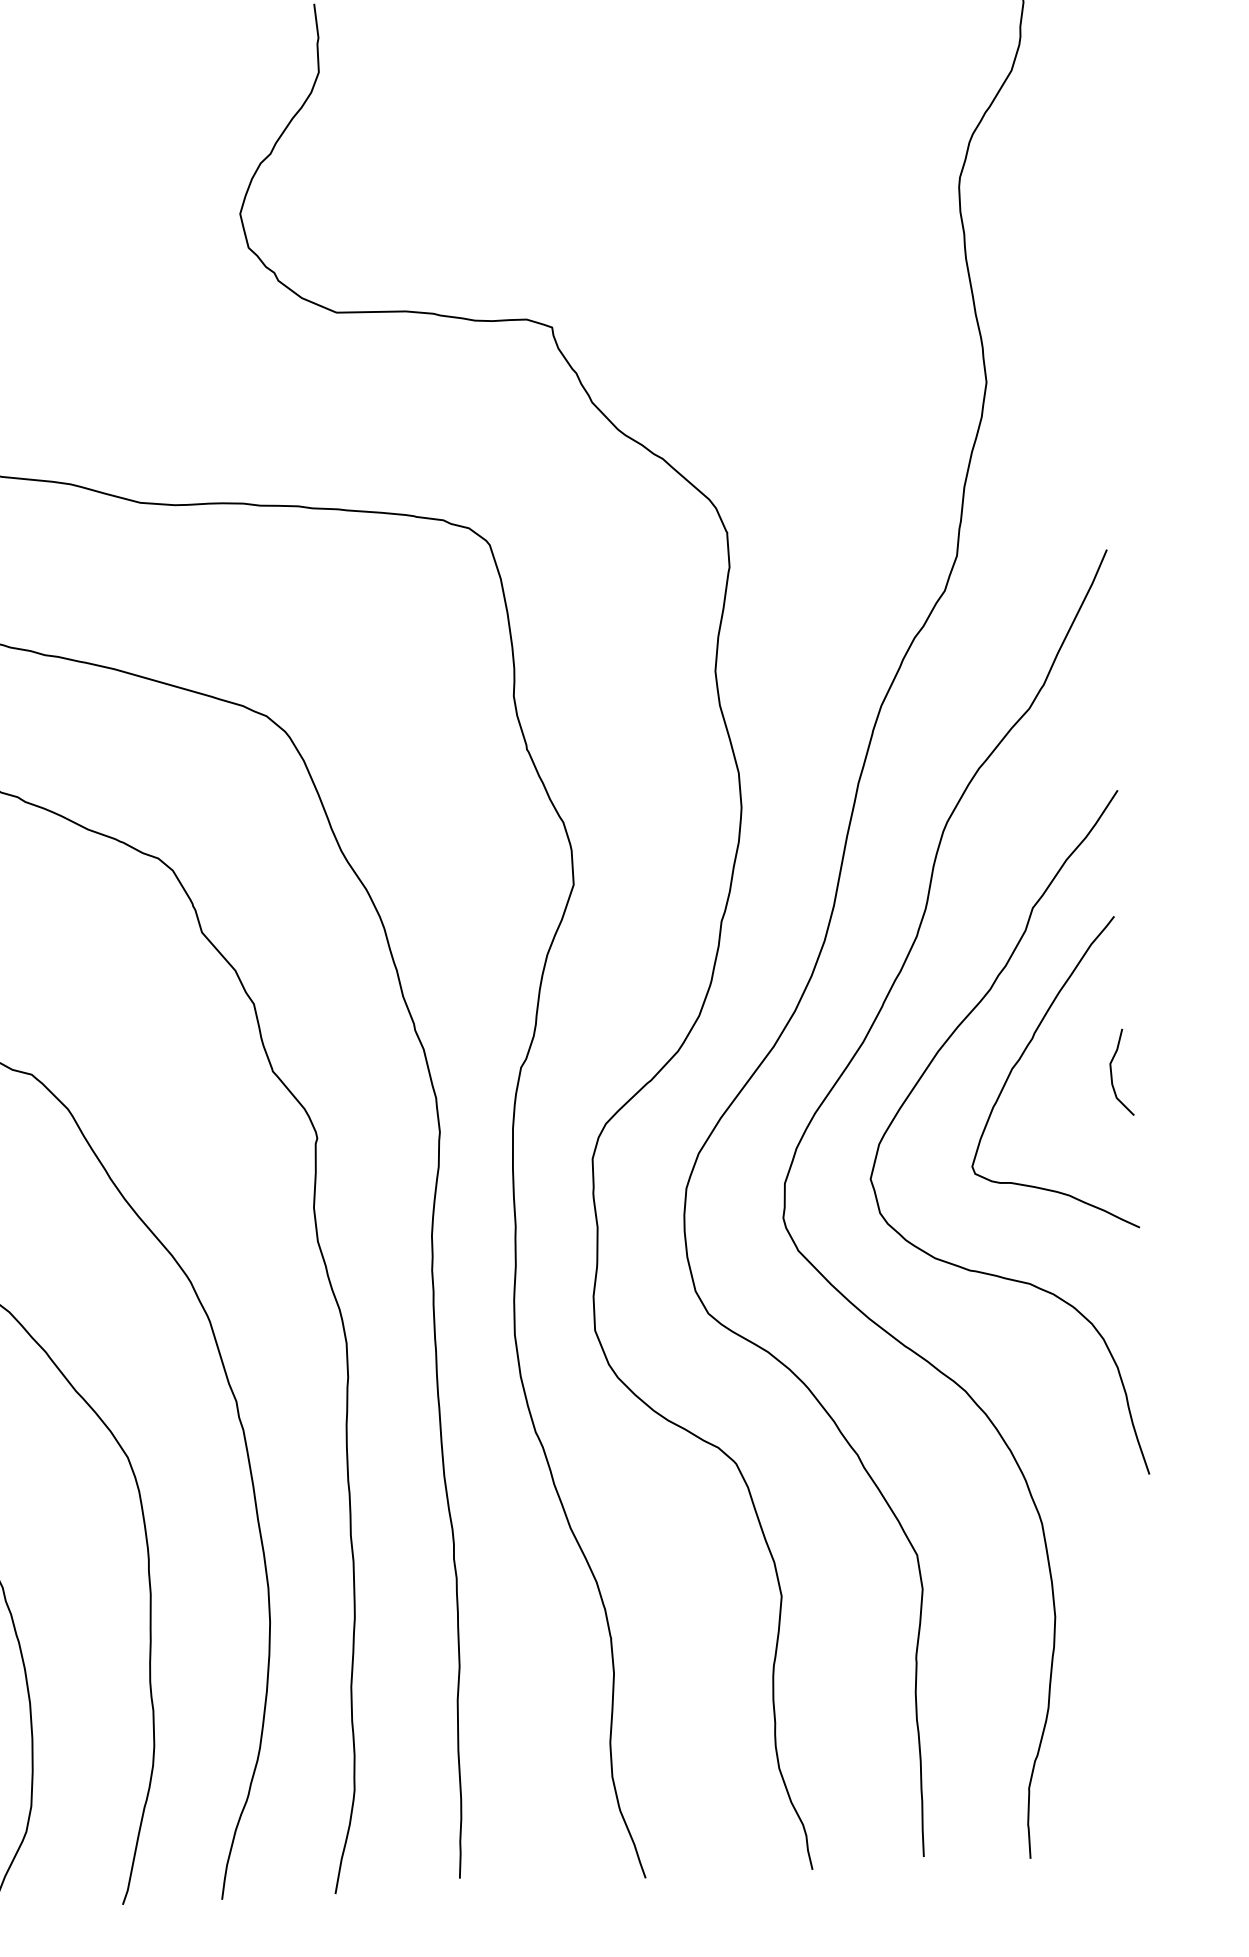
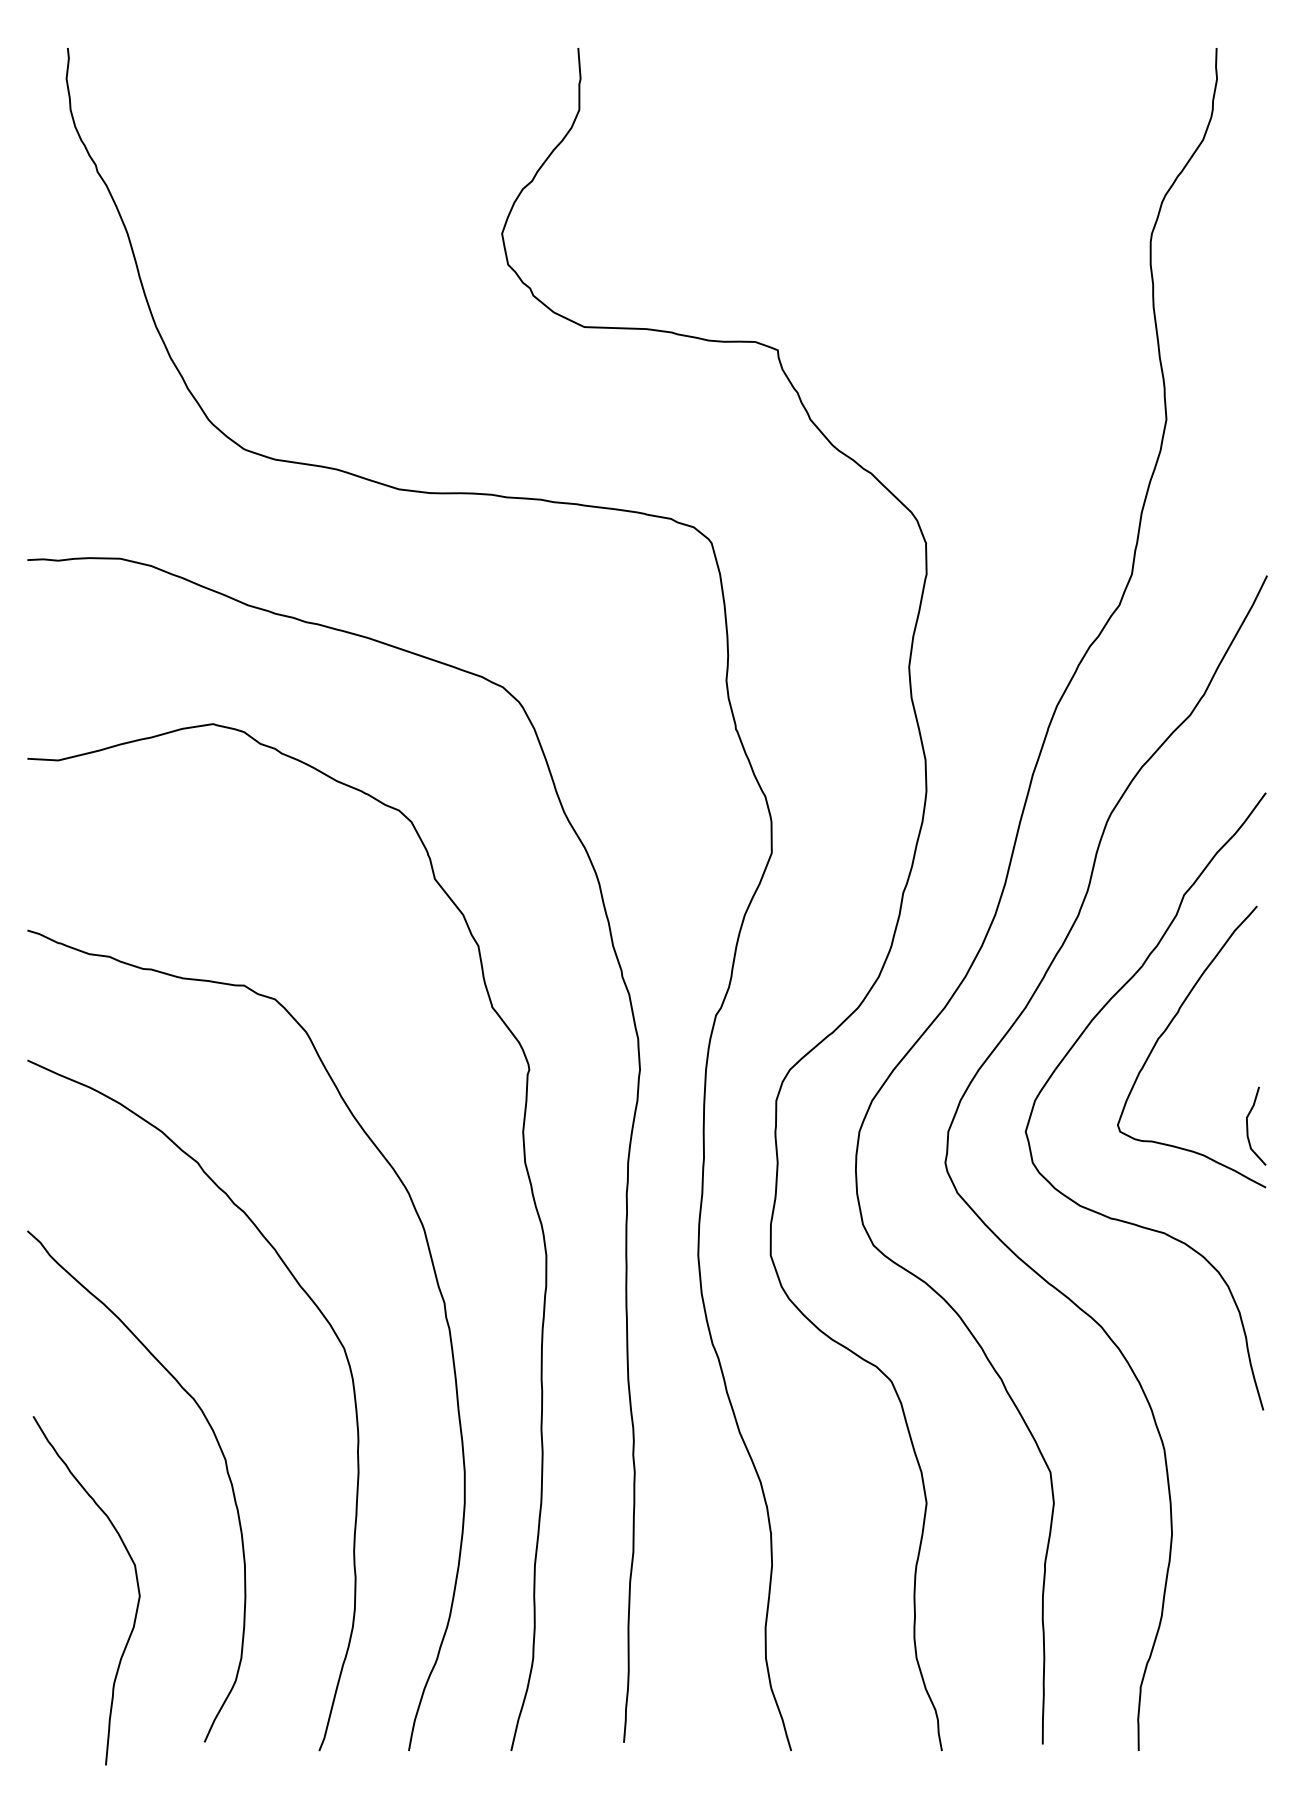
curve: (1112, 1072) -> (1248, 1125), moved

